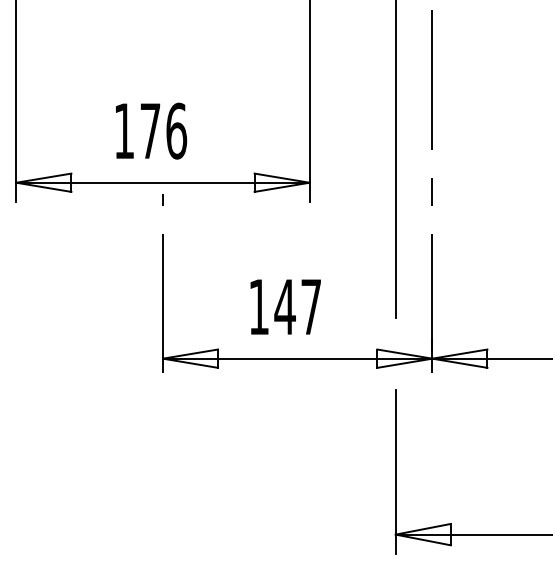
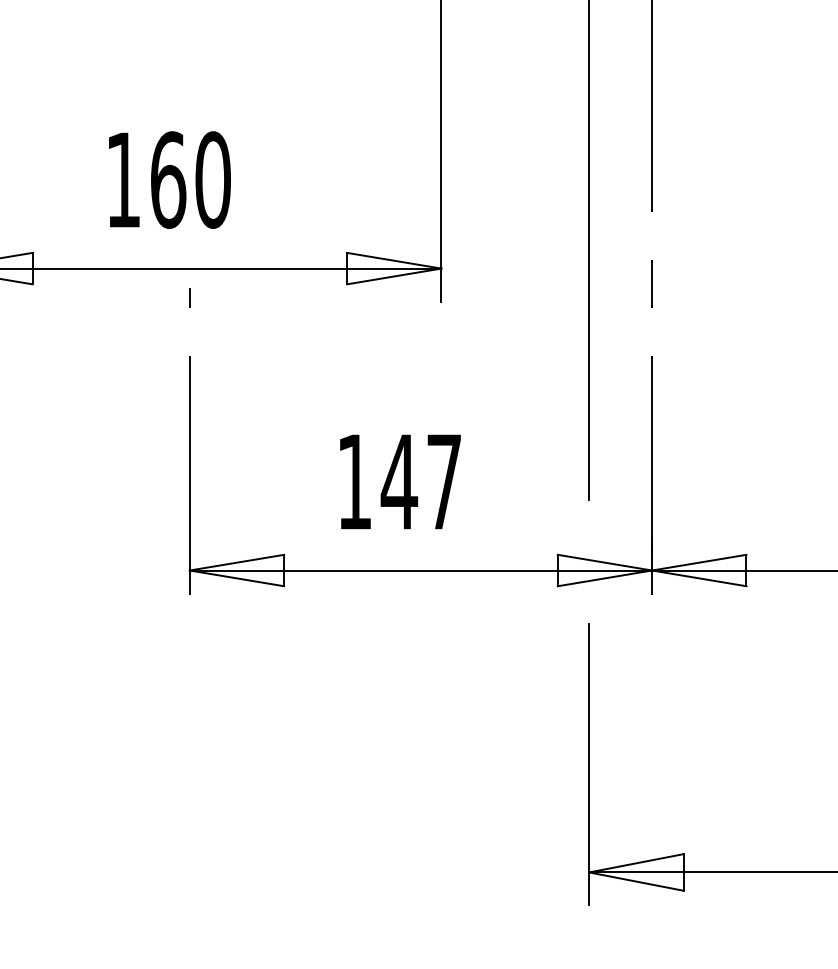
text: (163, 130) -> (190, 178), 176 -> 160

